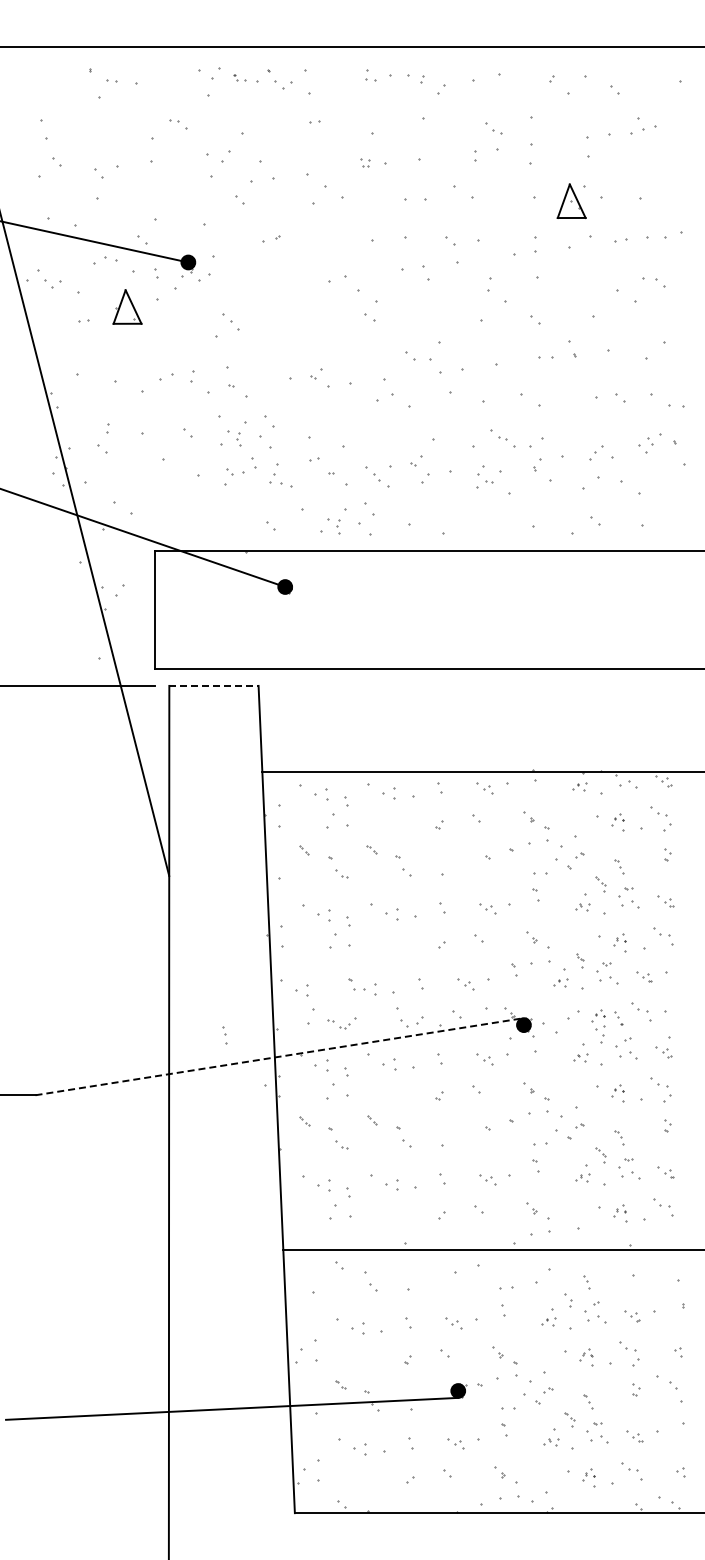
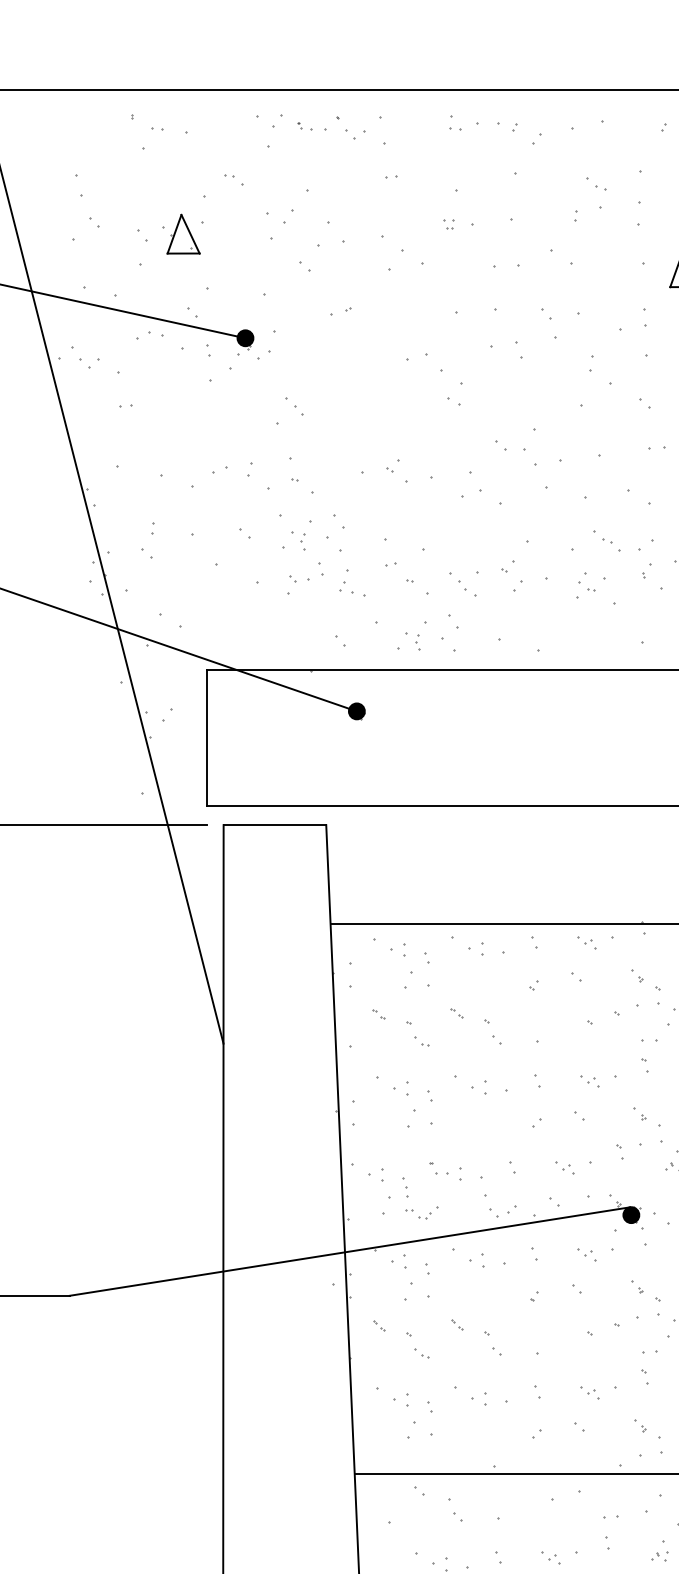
part: (127, 306) -> (183, 233), moved
line: (213, 685) -> (274, 824), dashed -> solid
part: (224, 1035) -> (405, 1187), moved
line: (279, 1056) -> (350, 1251), dashed -> solid

